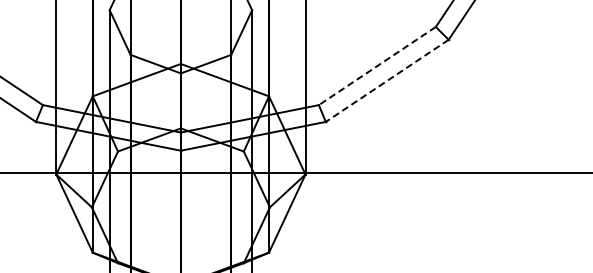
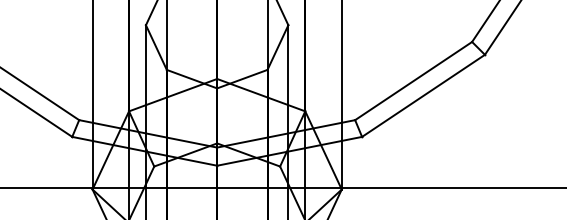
line: (376, 66) -> (412, 81), dashed -> solid
line: (387, 80) -> (423, 95), dashed -> solid

